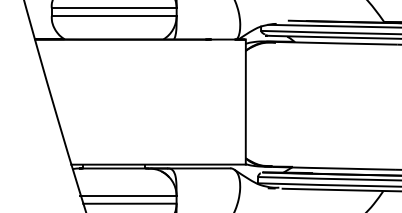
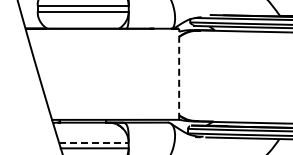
line: (246, 102) -> (179, 74), solid -> dashed
line: (129, 195) -> (94, 142), solid -> dashed

